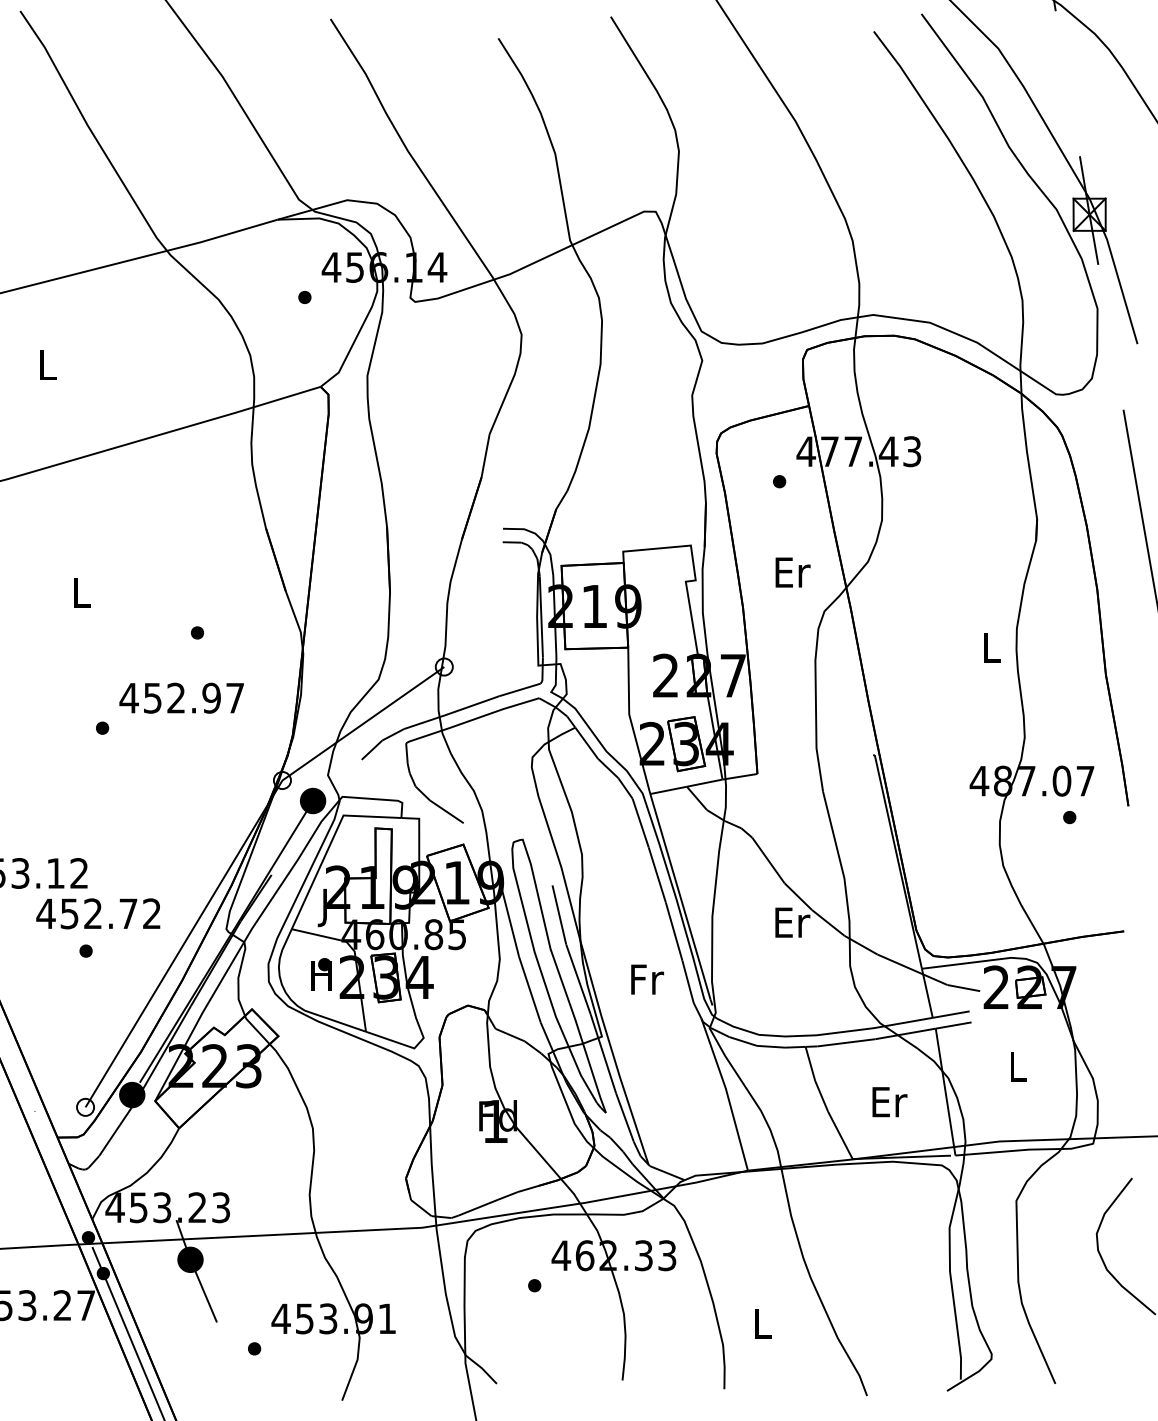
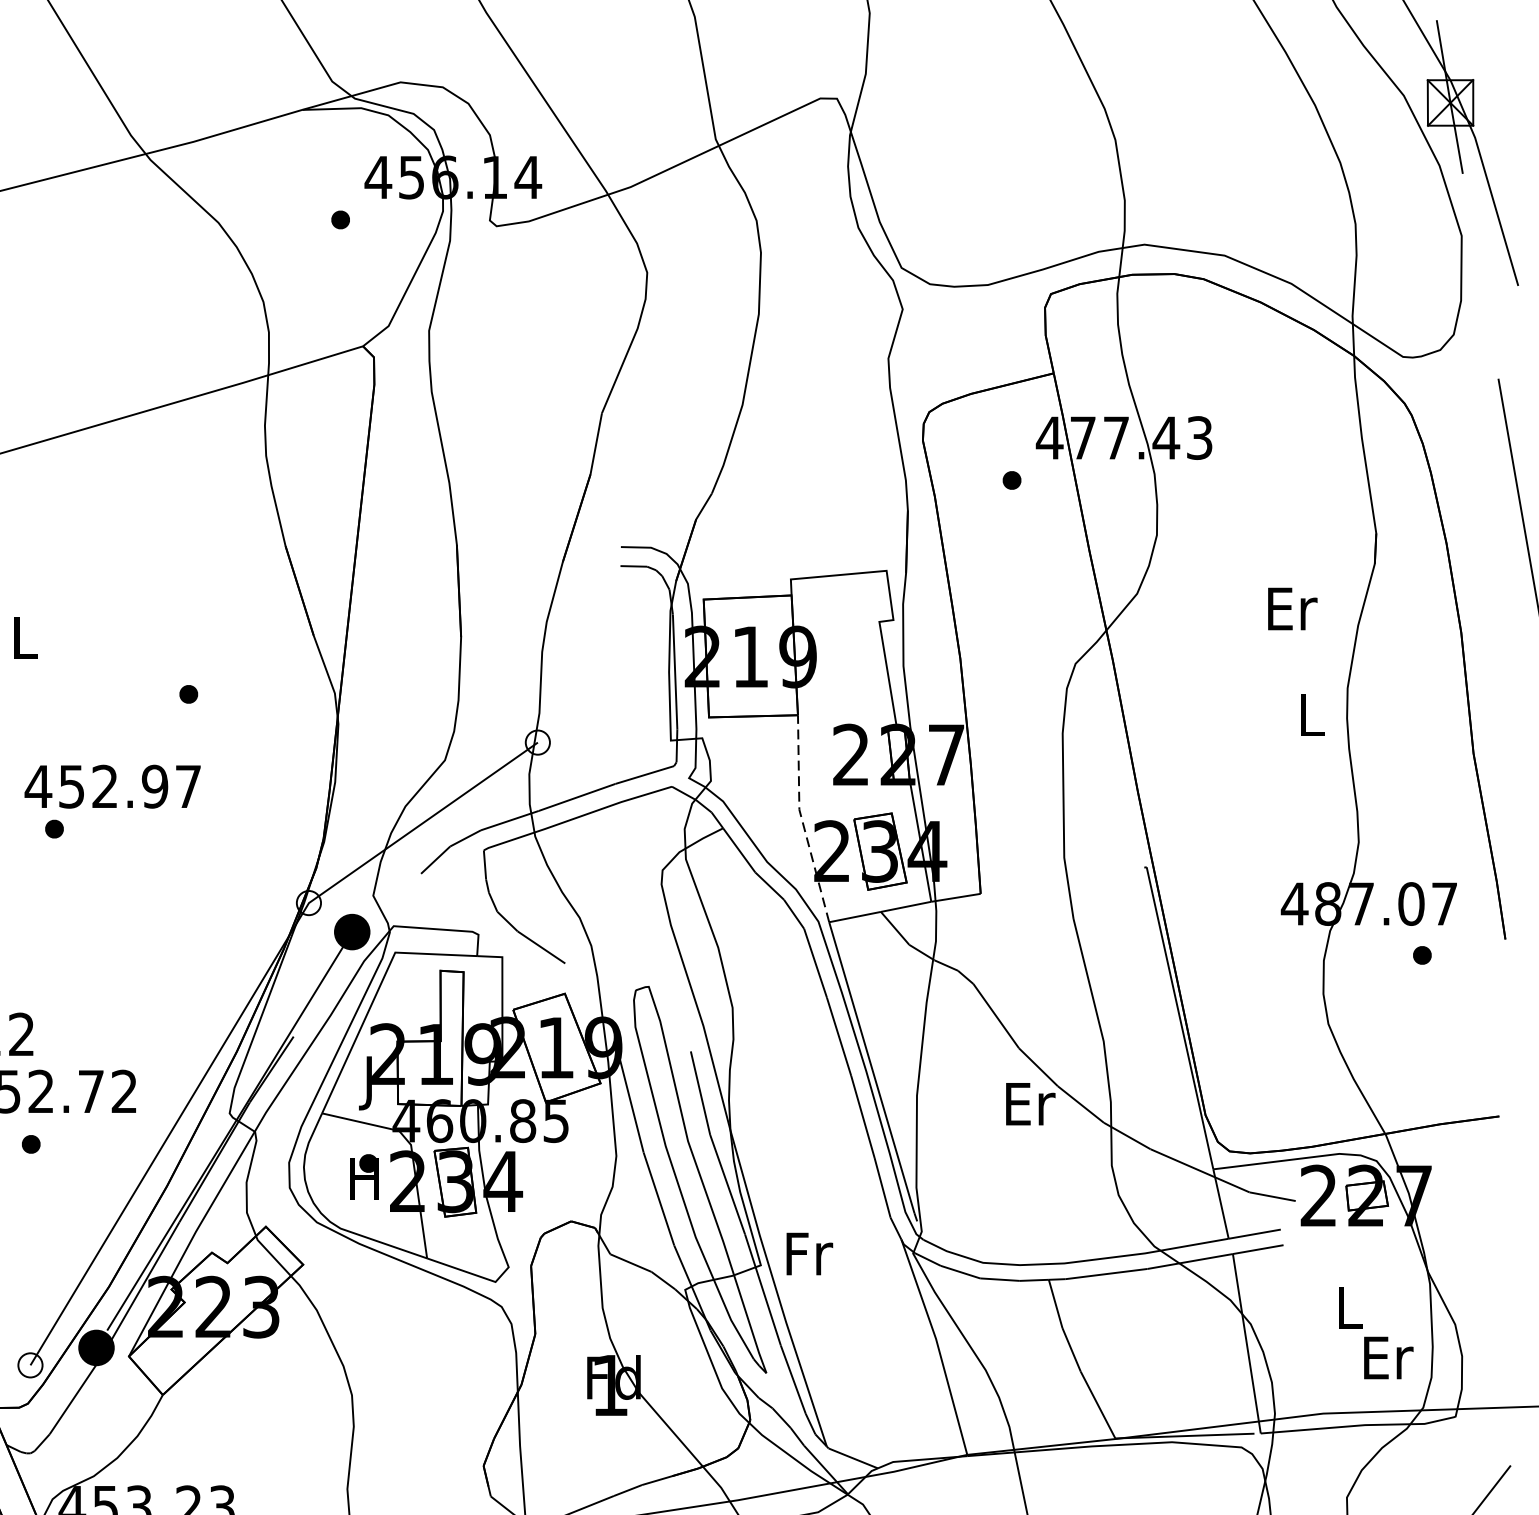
text: (792, 572) -> (1291, 608), moved
text: (181, 697) -> (112, 785), moved
line: (631, 721) -> (802, 819), solid -> dashed
text: (647, 979) -> (809, 1253), moved
text: (889, 1102) -> (1388, 1358), moved

